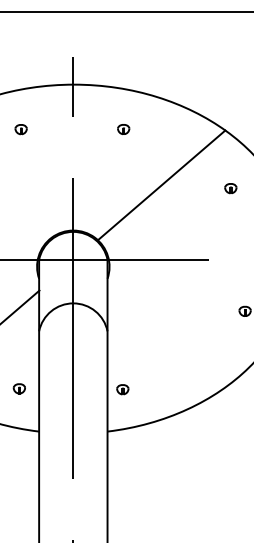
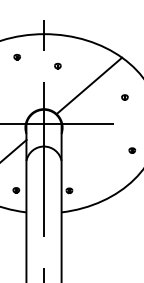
part: (122, 128) -> (57, 65), moved
part: (229, 188) -> (124, 97), moved

